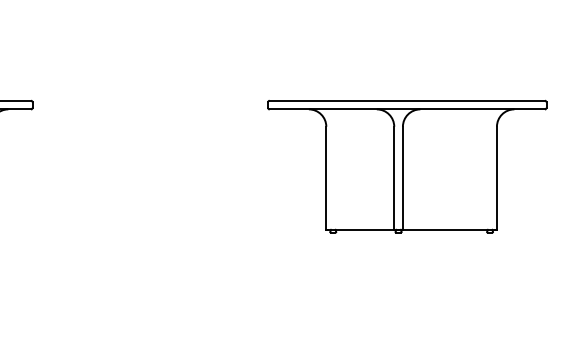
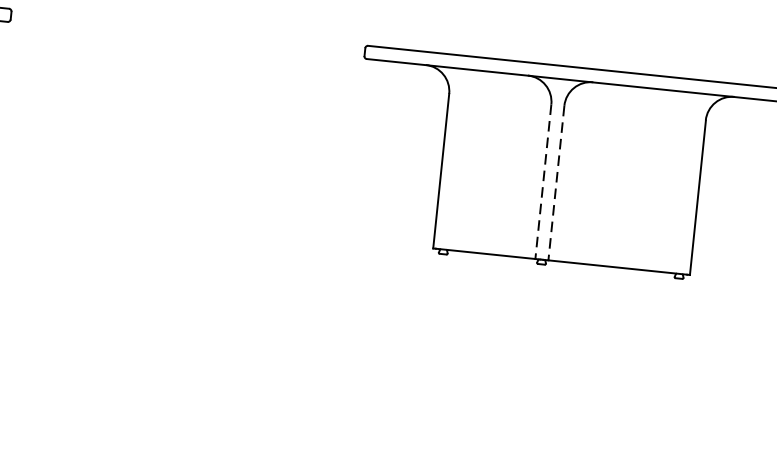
line: (394, 178) -> (543, 182), solid -> dashed
line: (402, 178) -> (555, 183), solid -> dashed

